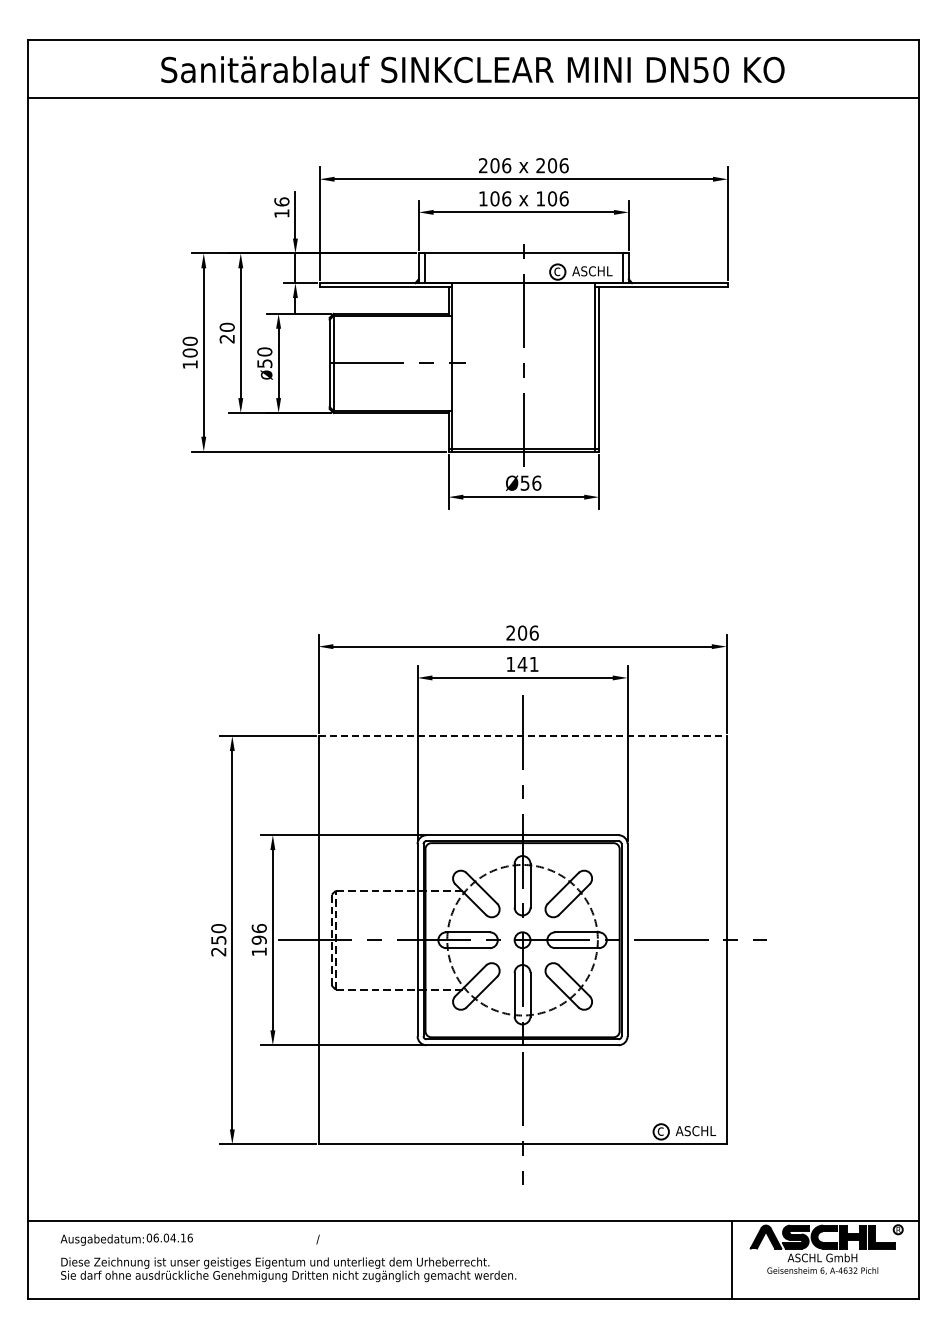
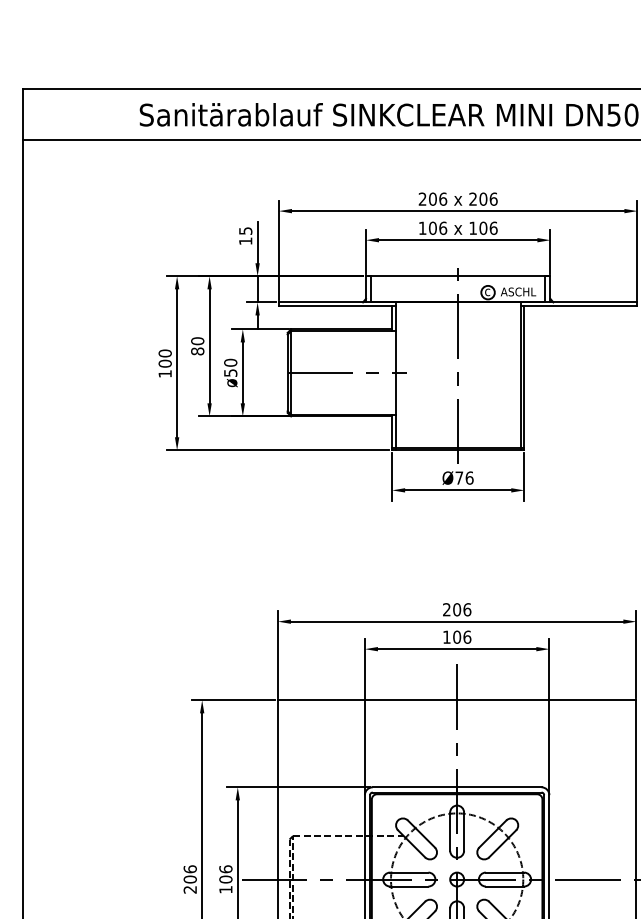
text: (281, 201) -> (245, 230), 16 -> 15
text: (226, 338) -> (197, 350), 20 -> 80
text: (524, 482) -> (458, 477), Ø56 -> Ø76
text: (527, 664) -> (461, 637), 141 -> 106
line: (523, 736) -> (457, 700), dashed -> solid
text: (218, 934) -> (190, 874), 250 -> 206
text: (259, 939) -> (226, 878), 196 -> 106

